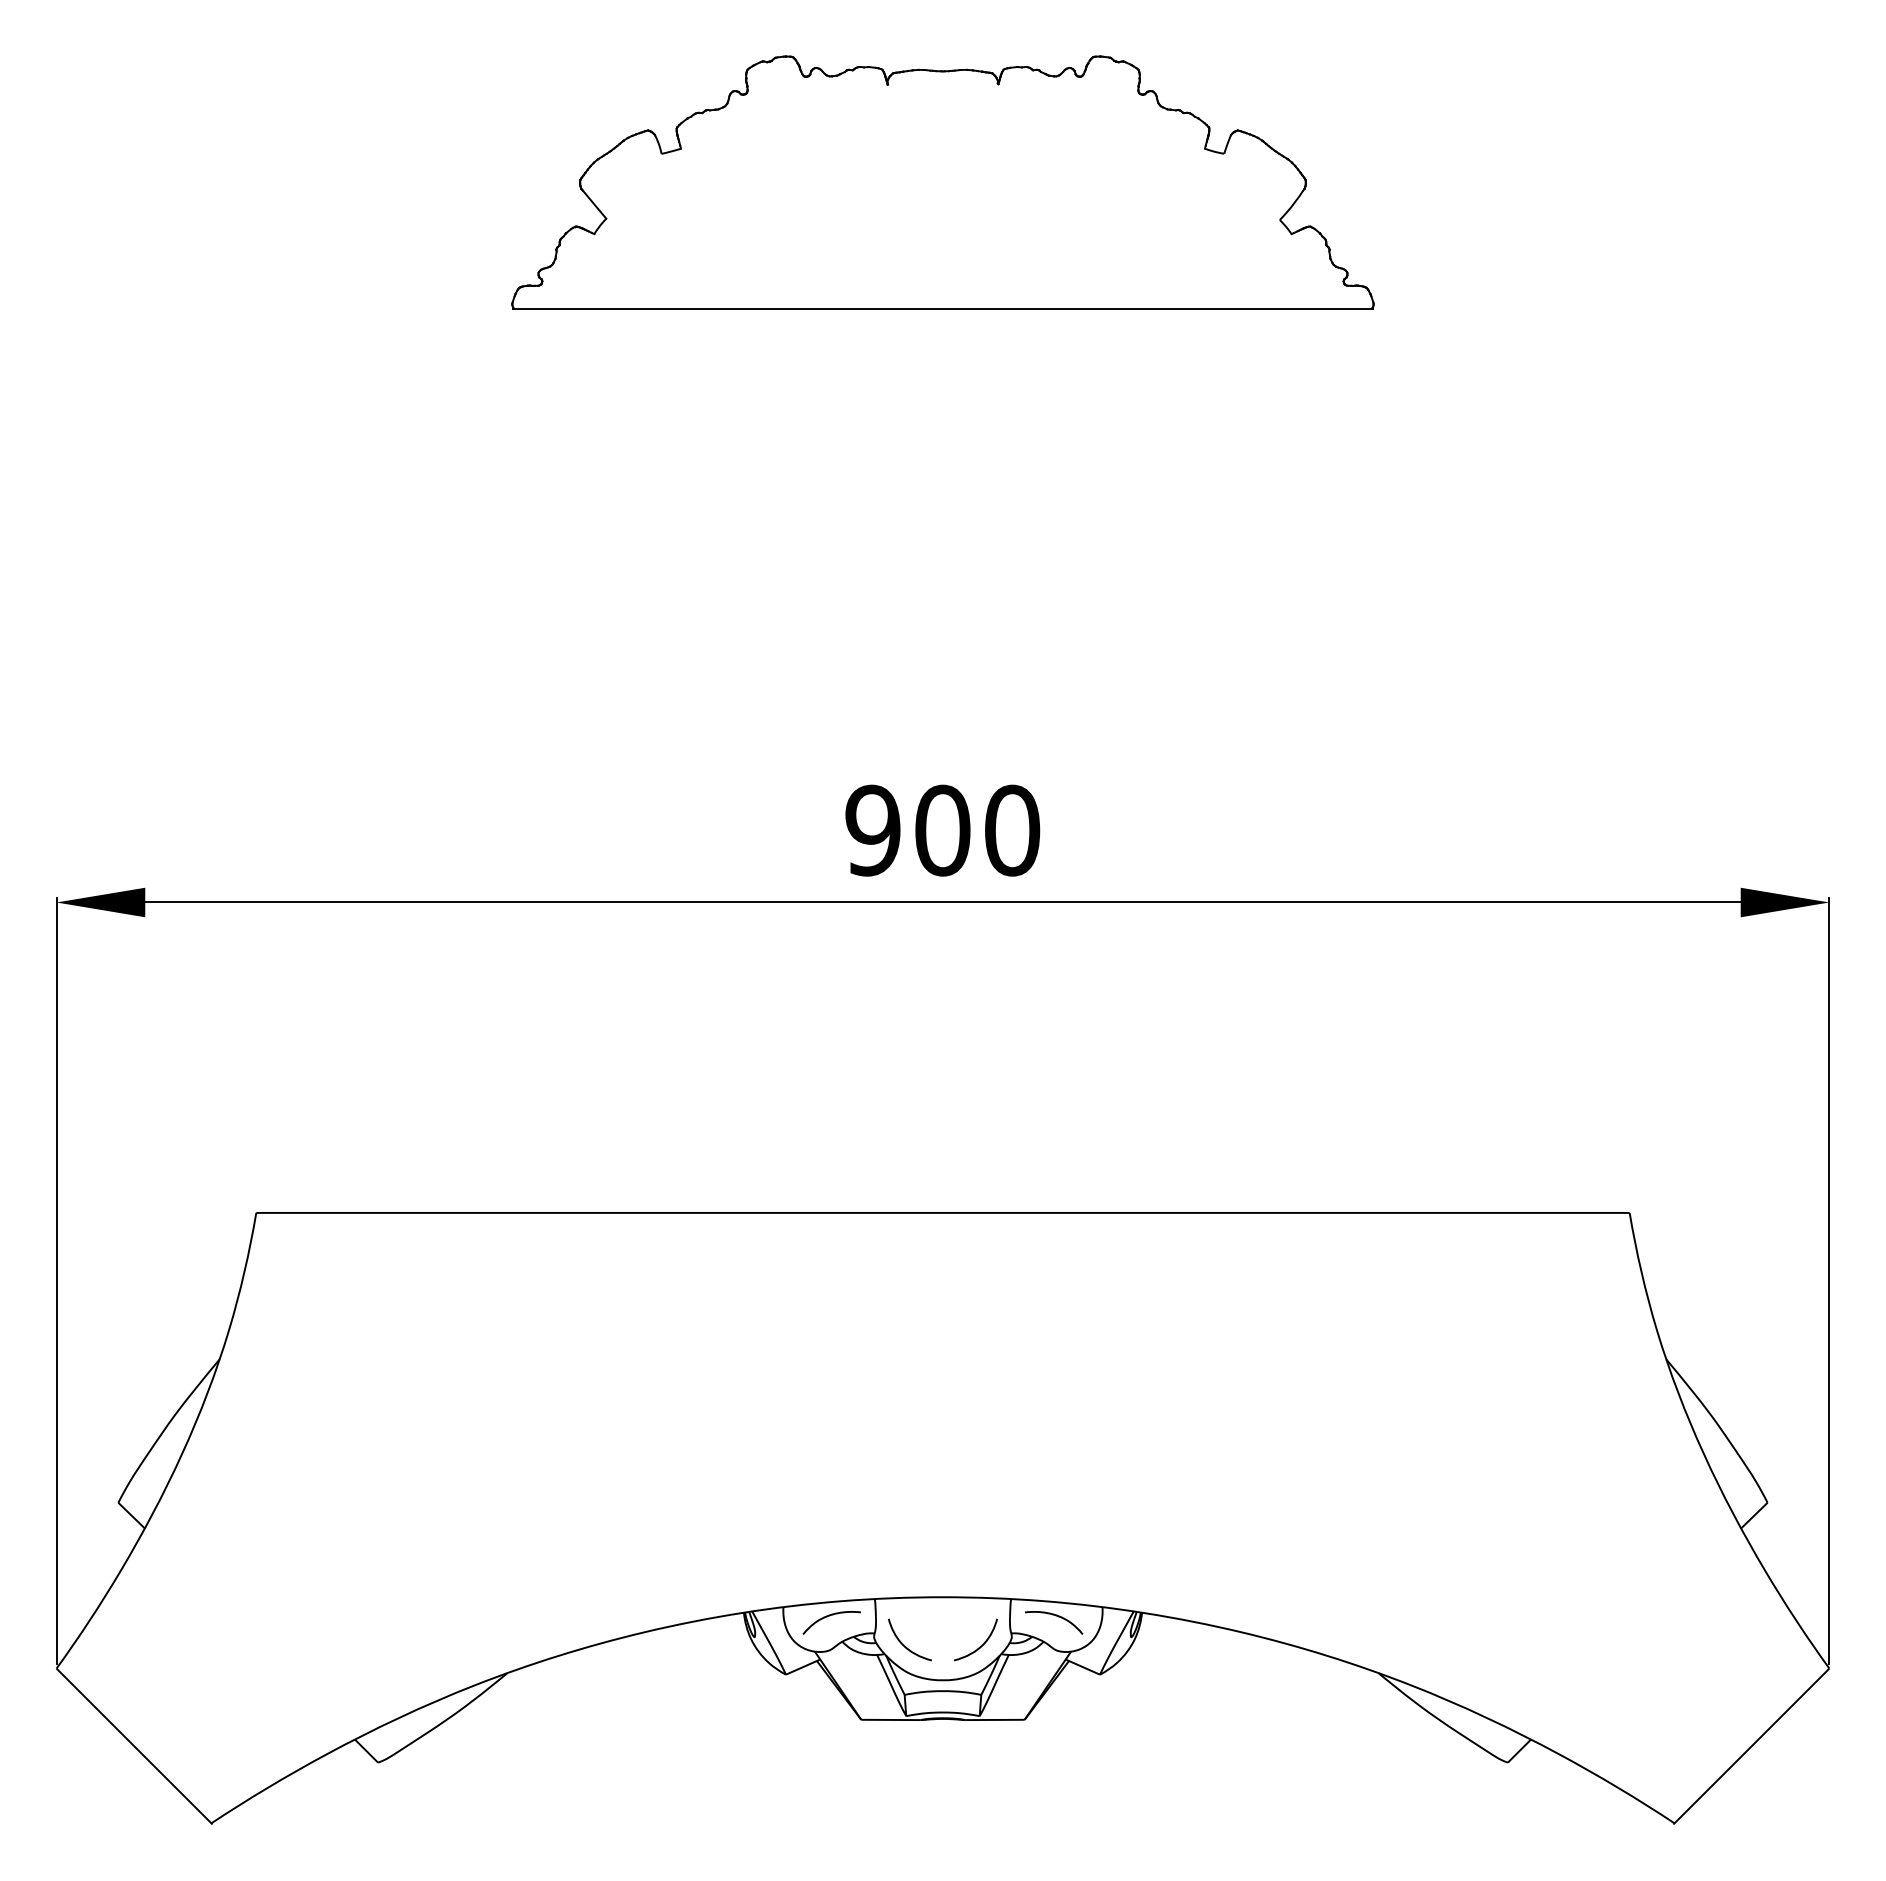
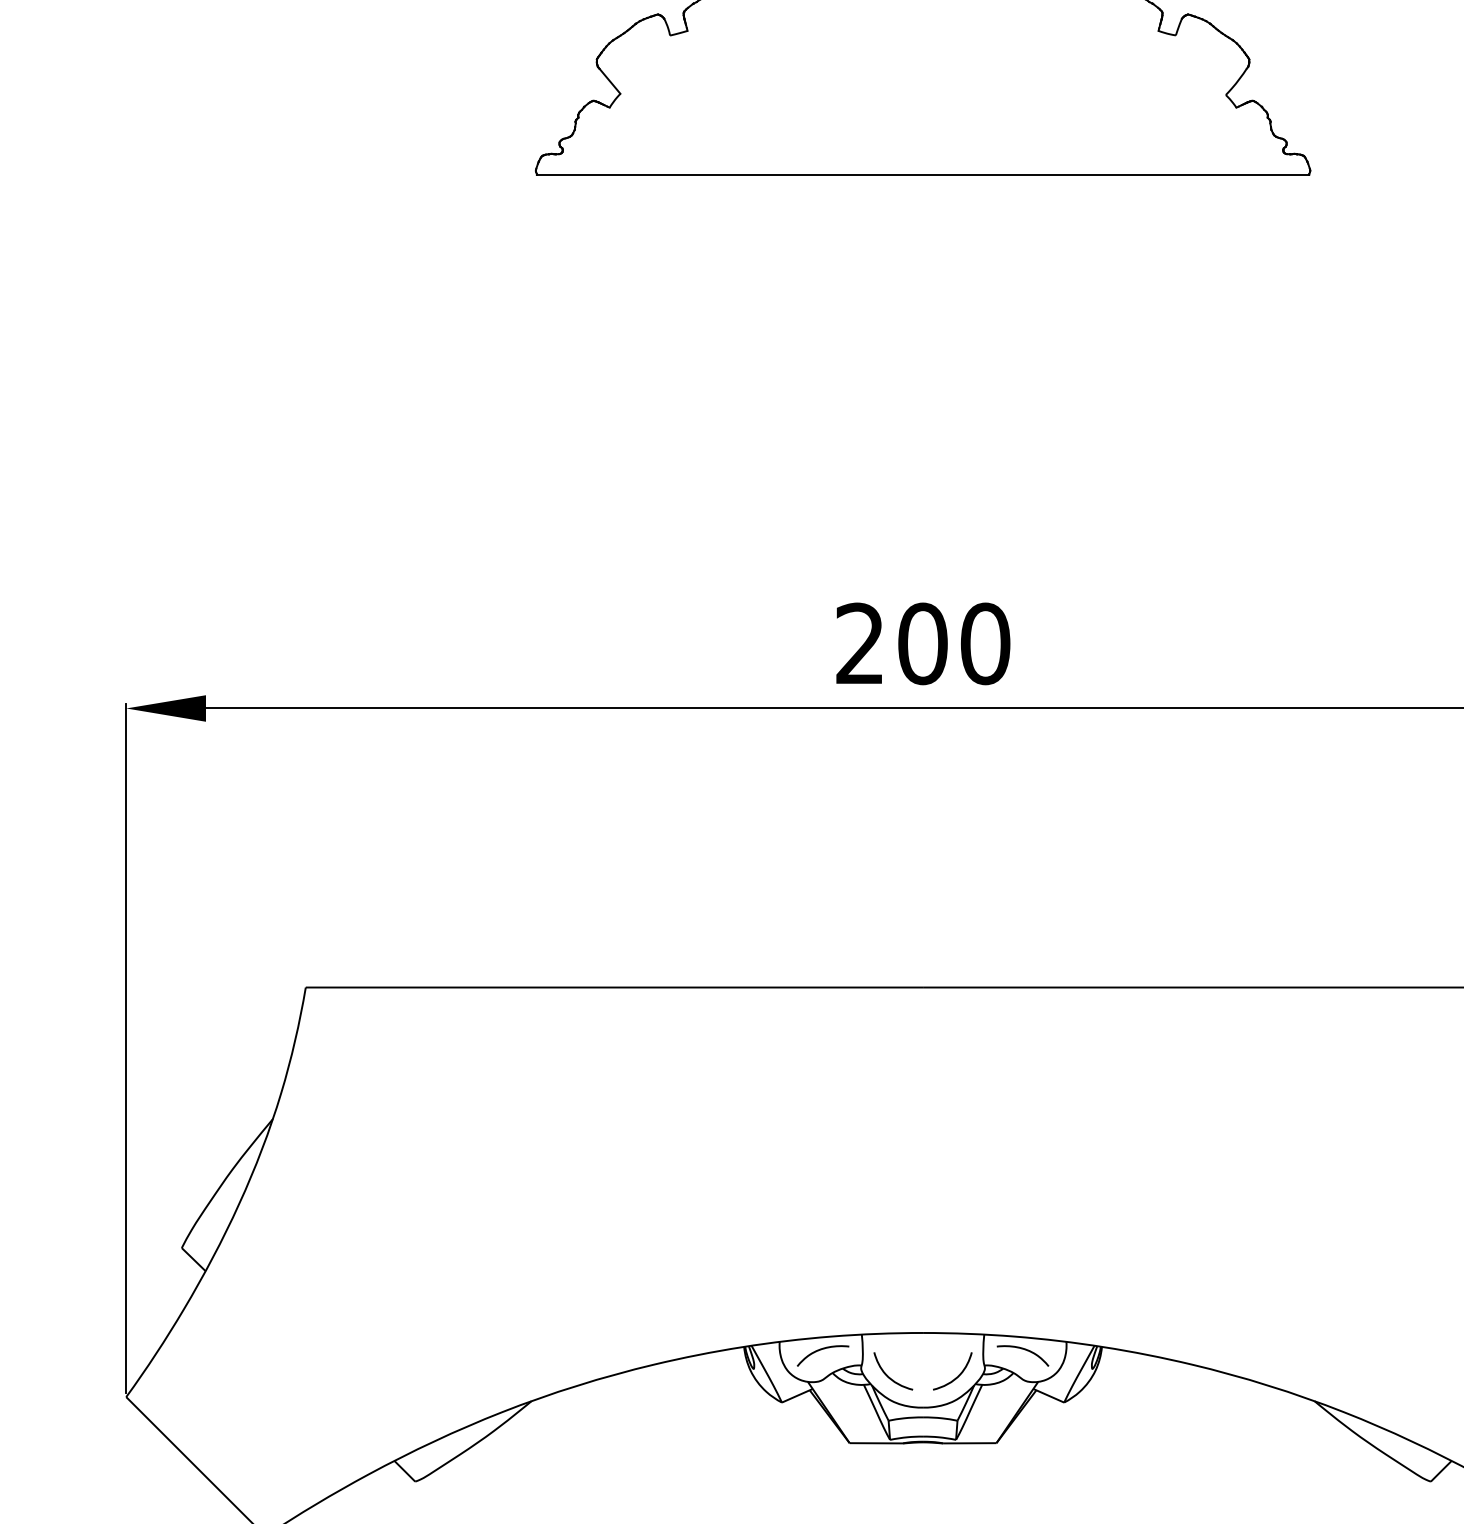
text: (872, 830) -> (859, 643), 900 -> 200

